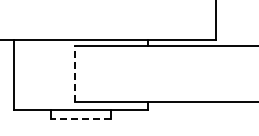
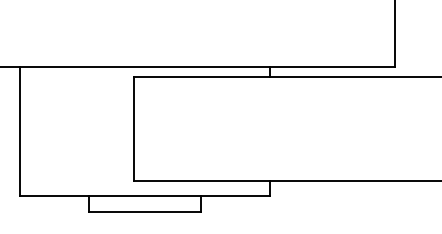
line: (75, 73) -> (134, 128), dashed -> solid
line: (80, 118) -> (143, 211), dashed -> solid

